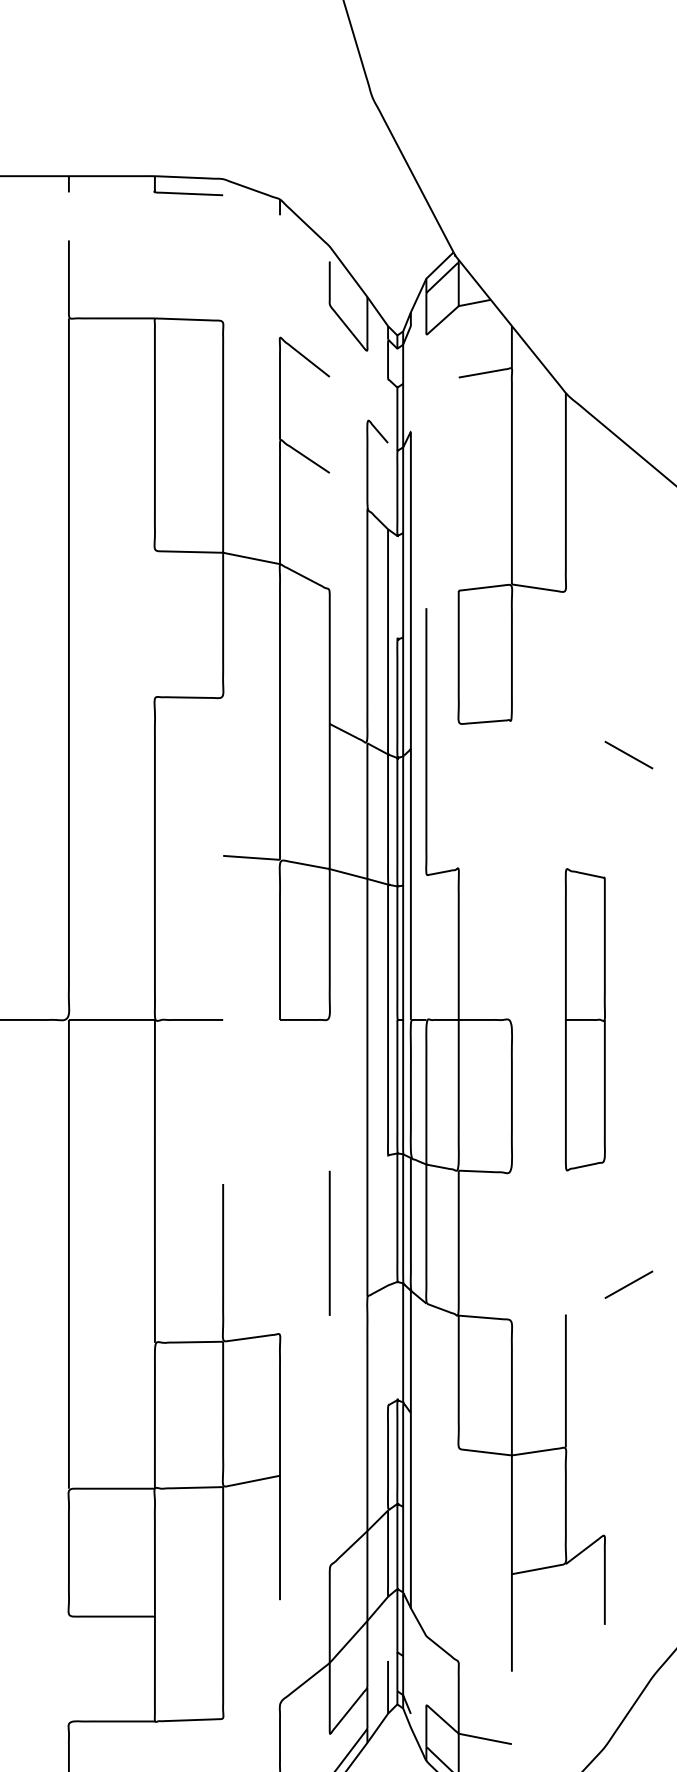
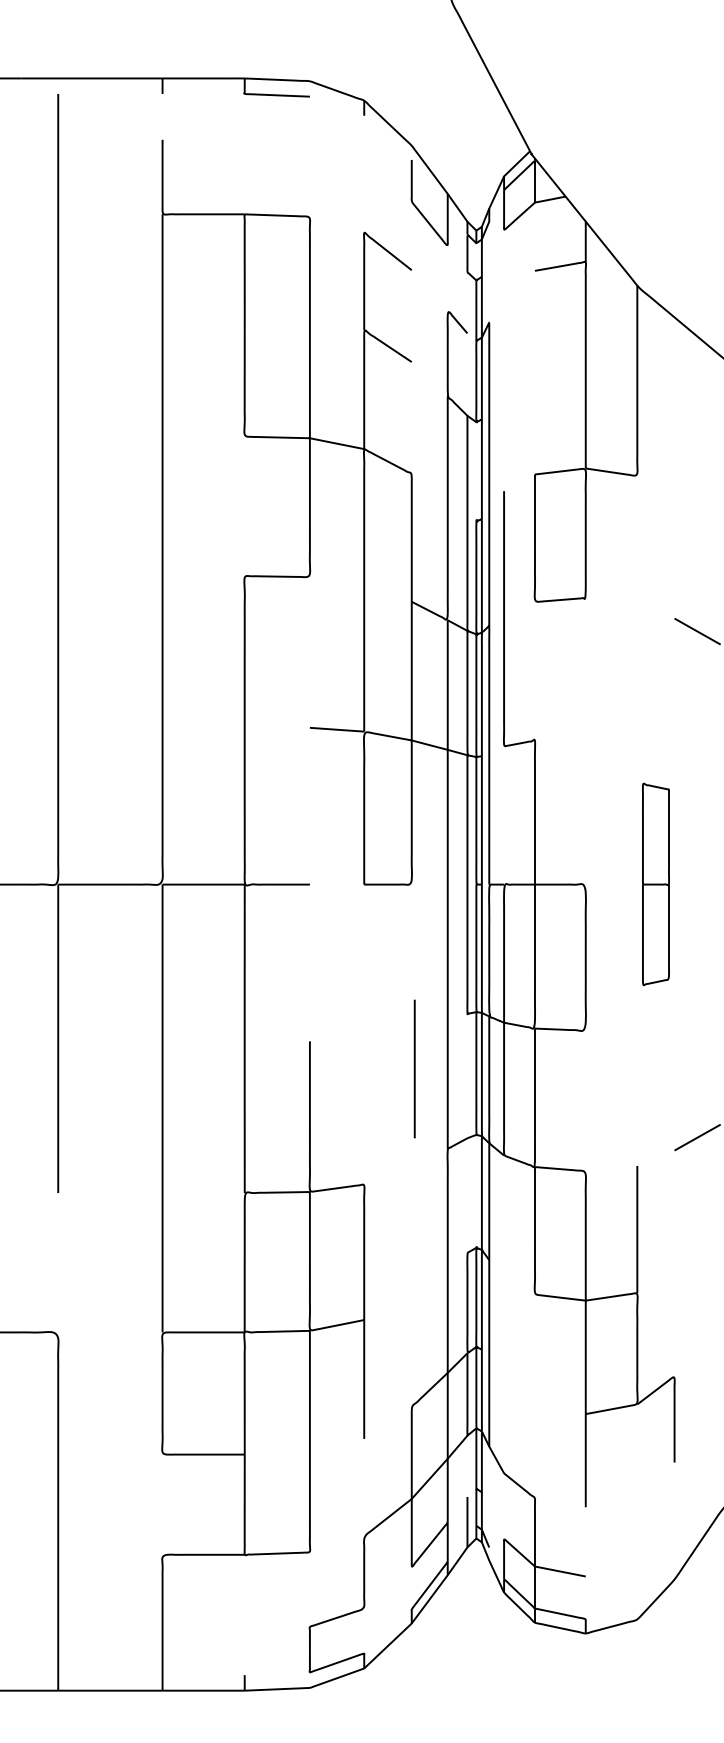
part: (584, 1019) -> (655, 884), size x0.7
line: (329, 1242) -> (414, 1068), moved

